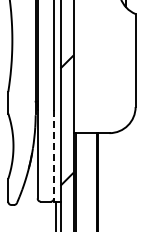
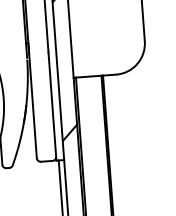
line: (53, 156) -> (51, 107), dashed -> solid

